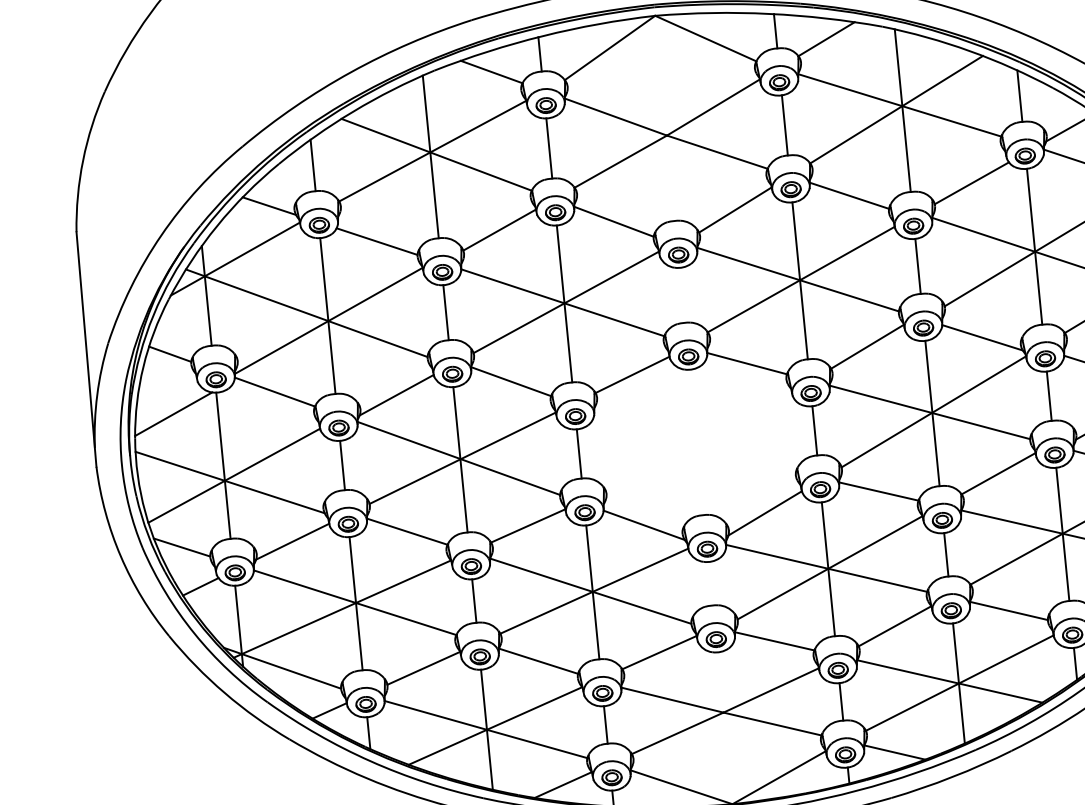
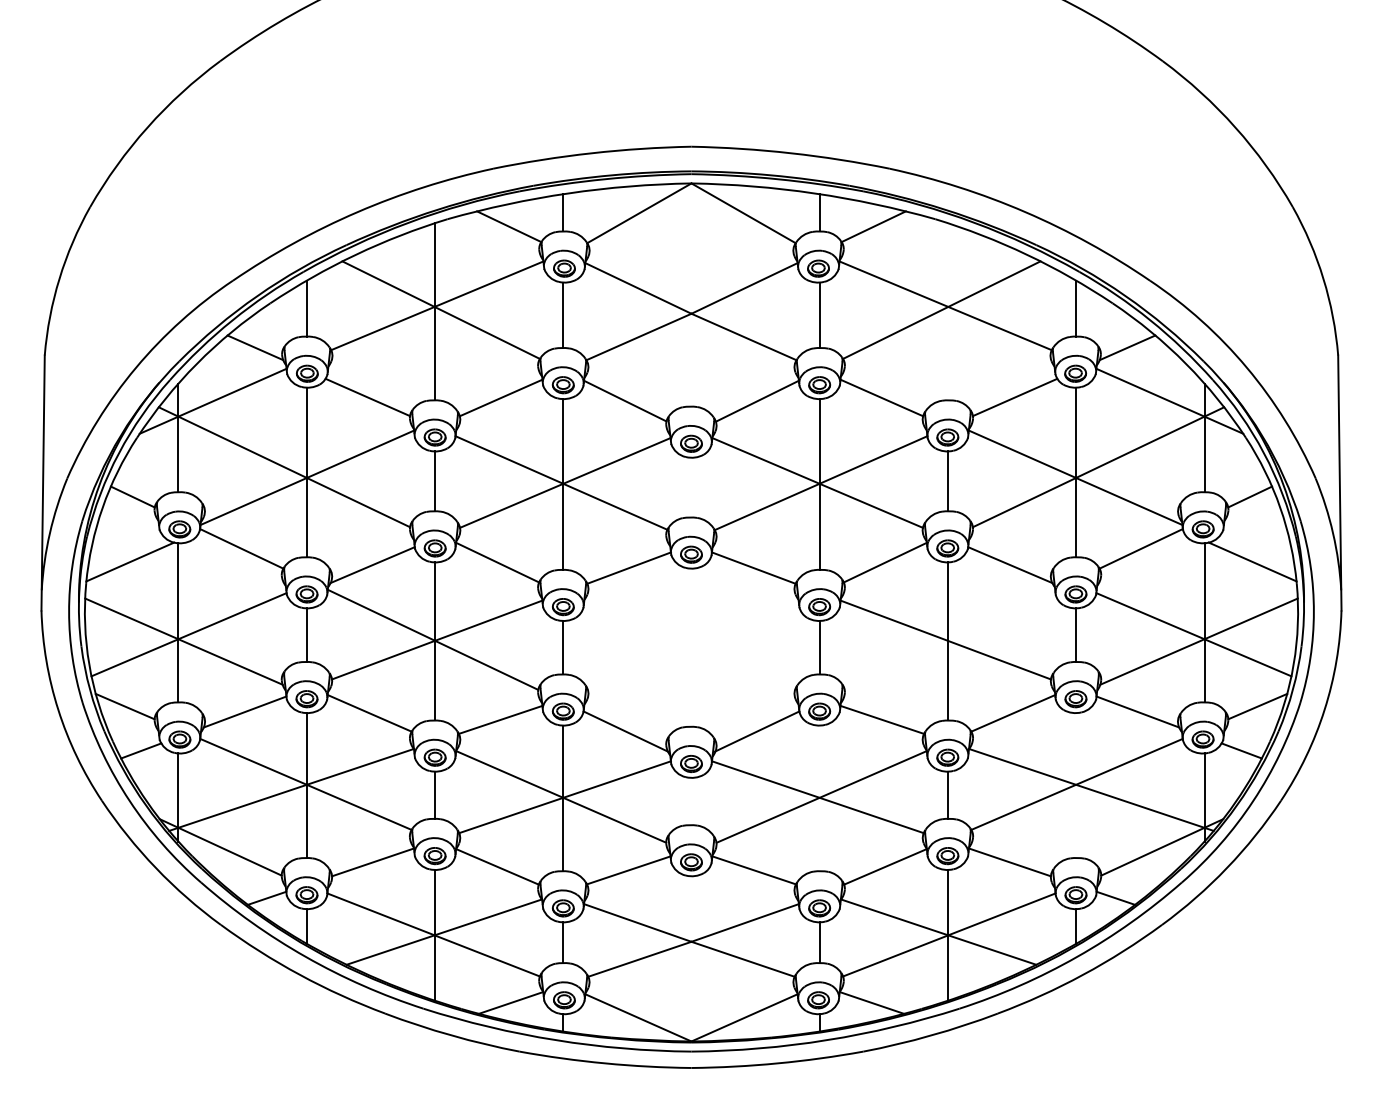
line: (902, 110) -> (948, 311), removed
line: (933, 411) -> (949, 639), removed
line: (1063, 534) -> (1076, 785), removed
line: (828, 569) -> (819, 798), removed

